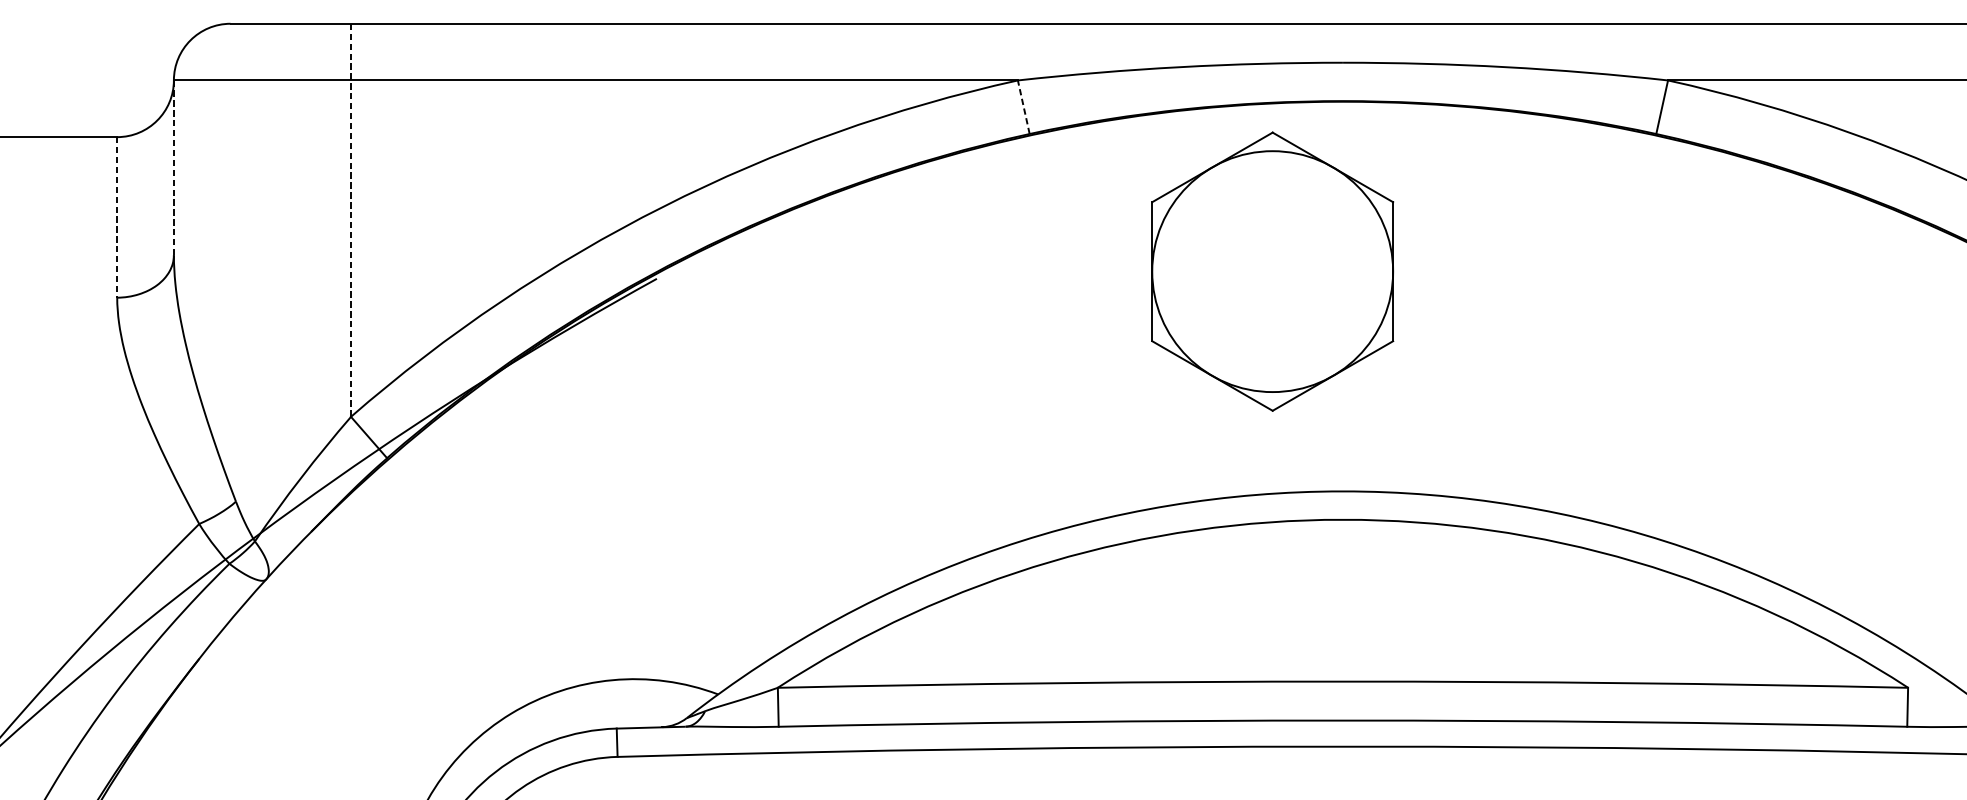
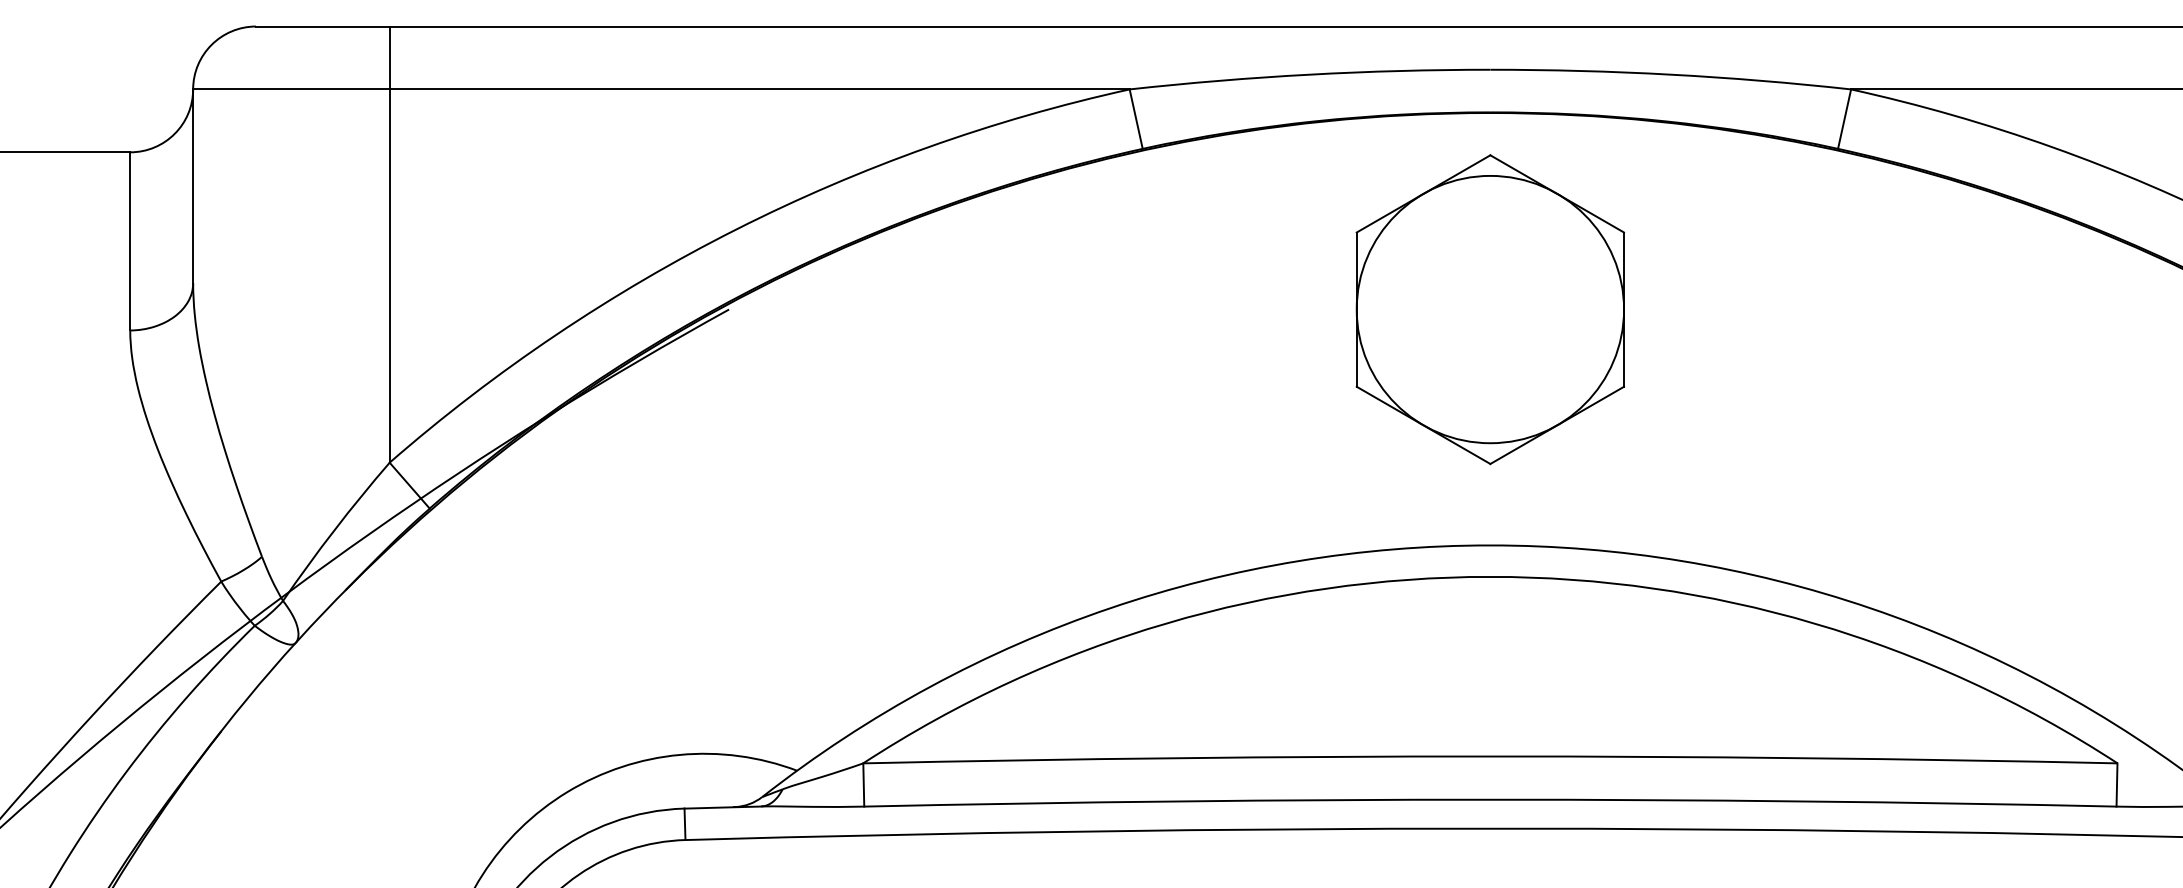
line: (1024, 106) -> (1136, 118), dashed -> solid
line: (174, 167) -> (193, 186), dashed -> solid
line: (117, 217) -> (130, 241), dashed -> solid
line: (350, 221) -> (389, 245), dashed -> solid
part: (1272, 271) -> (1490, 309), moved

